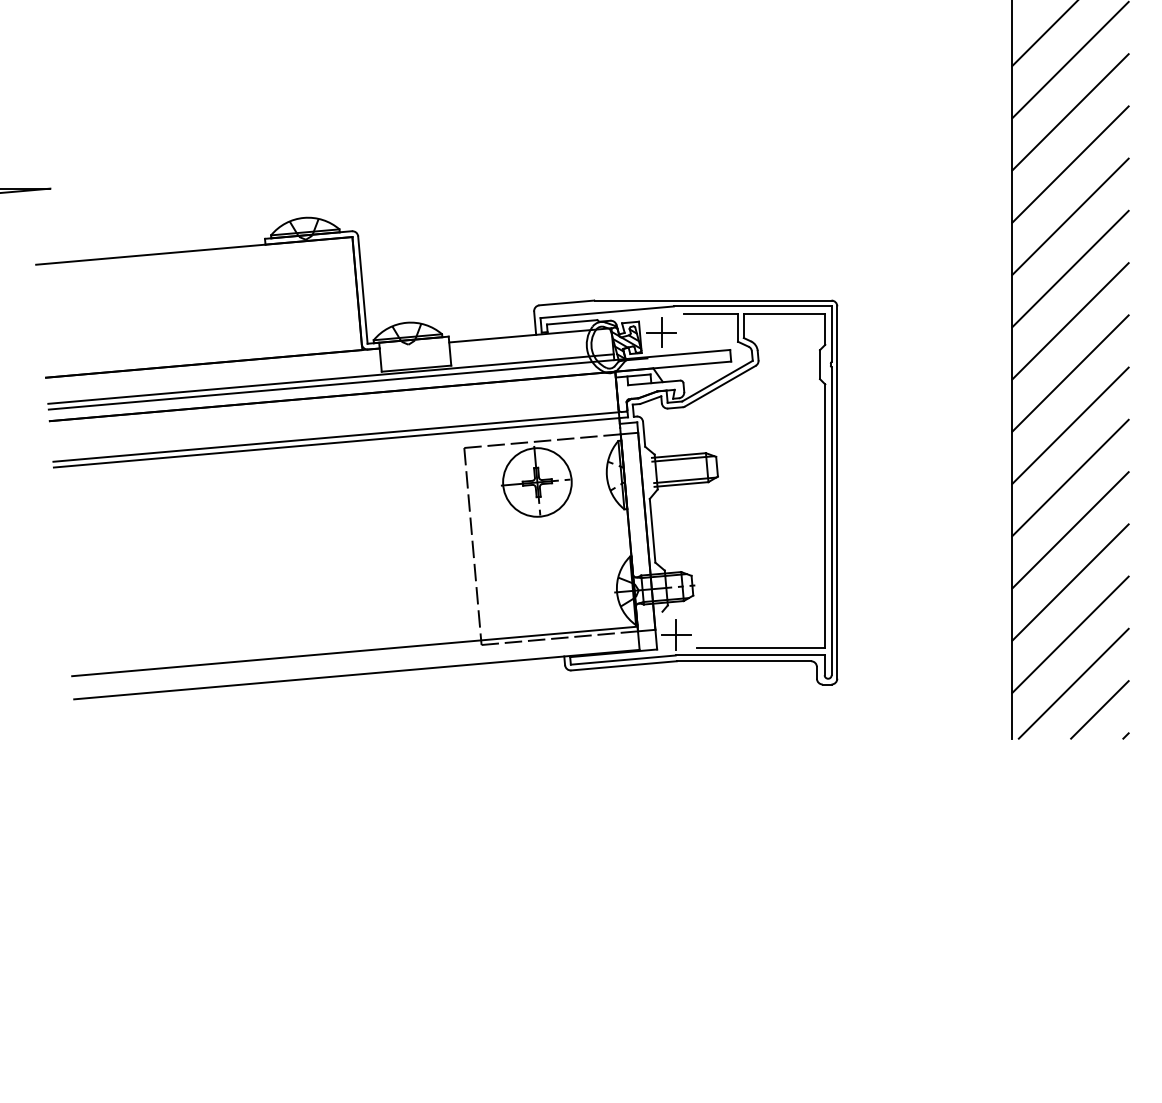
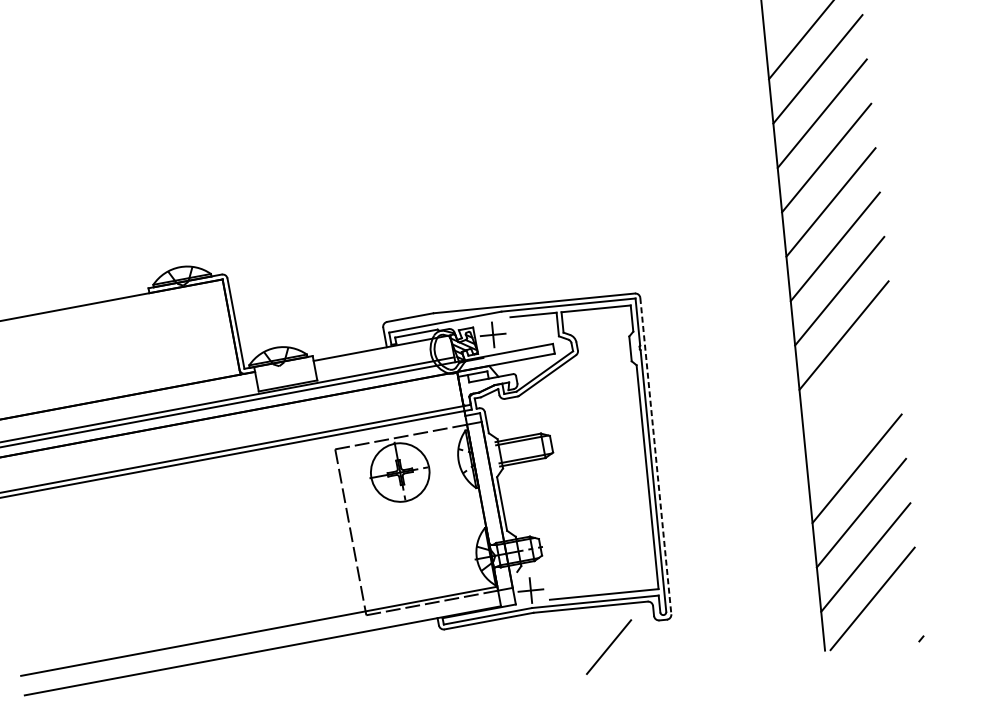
line: (1070, 425) -> (848, 379), removed
line: (1070, 477) -> (852, 423), removed
line: (837, 493) -> (656, 456), solid -> dashed
line: (1099, 709) -> (608, 646), moved

